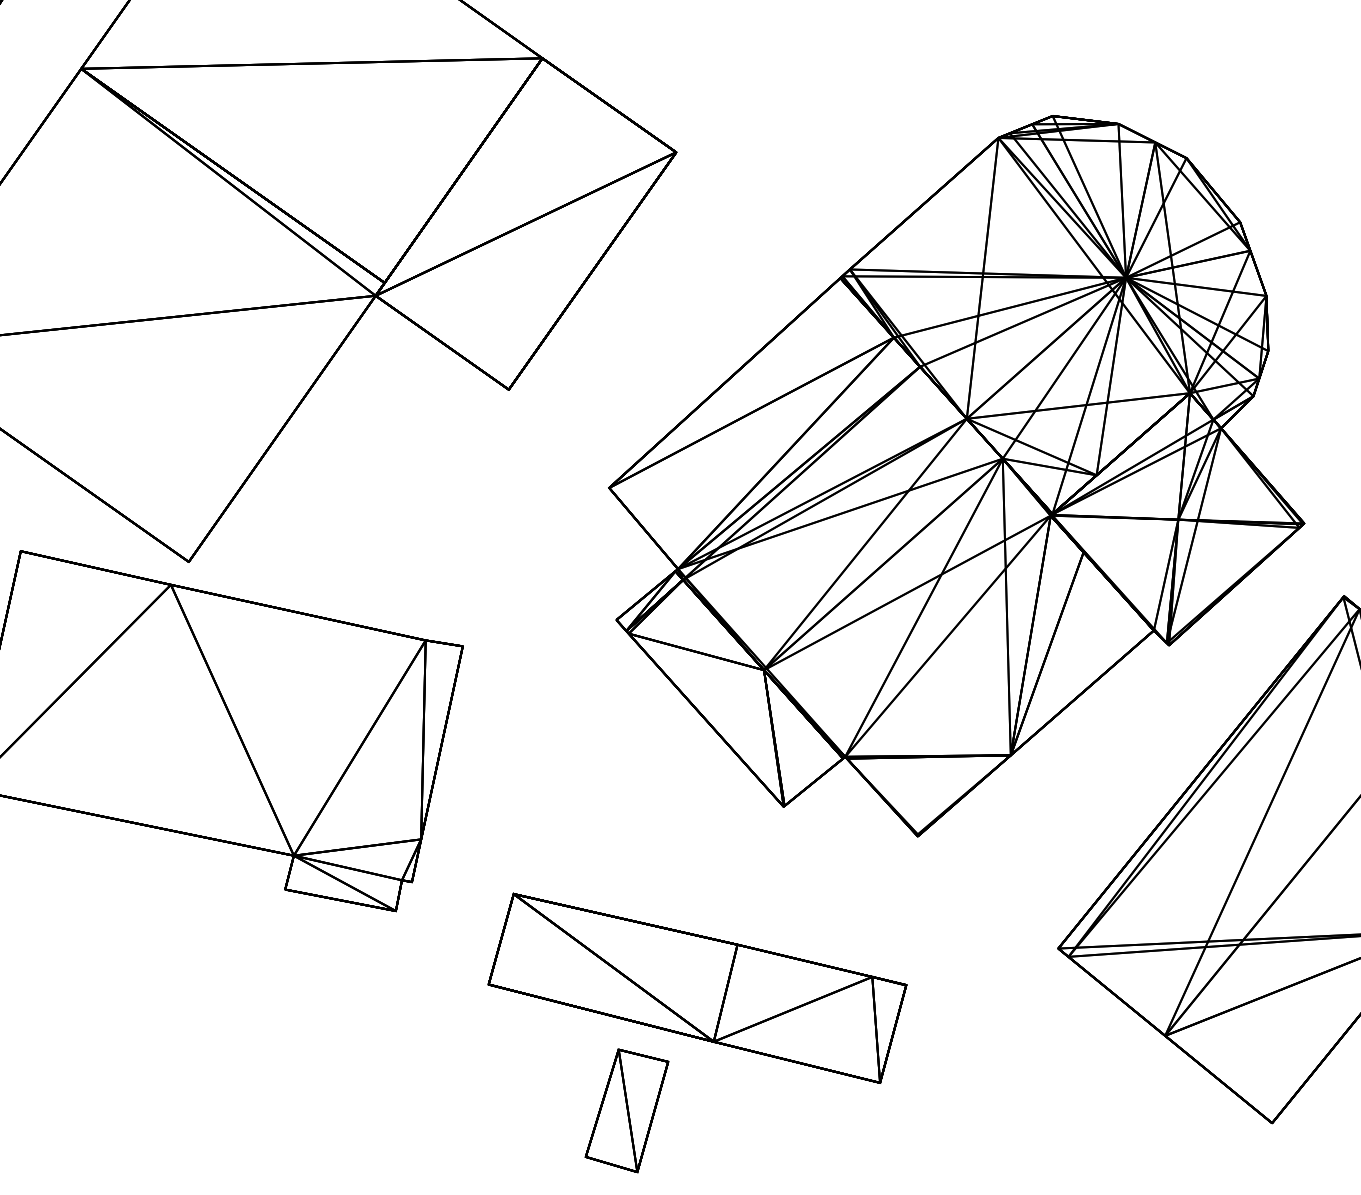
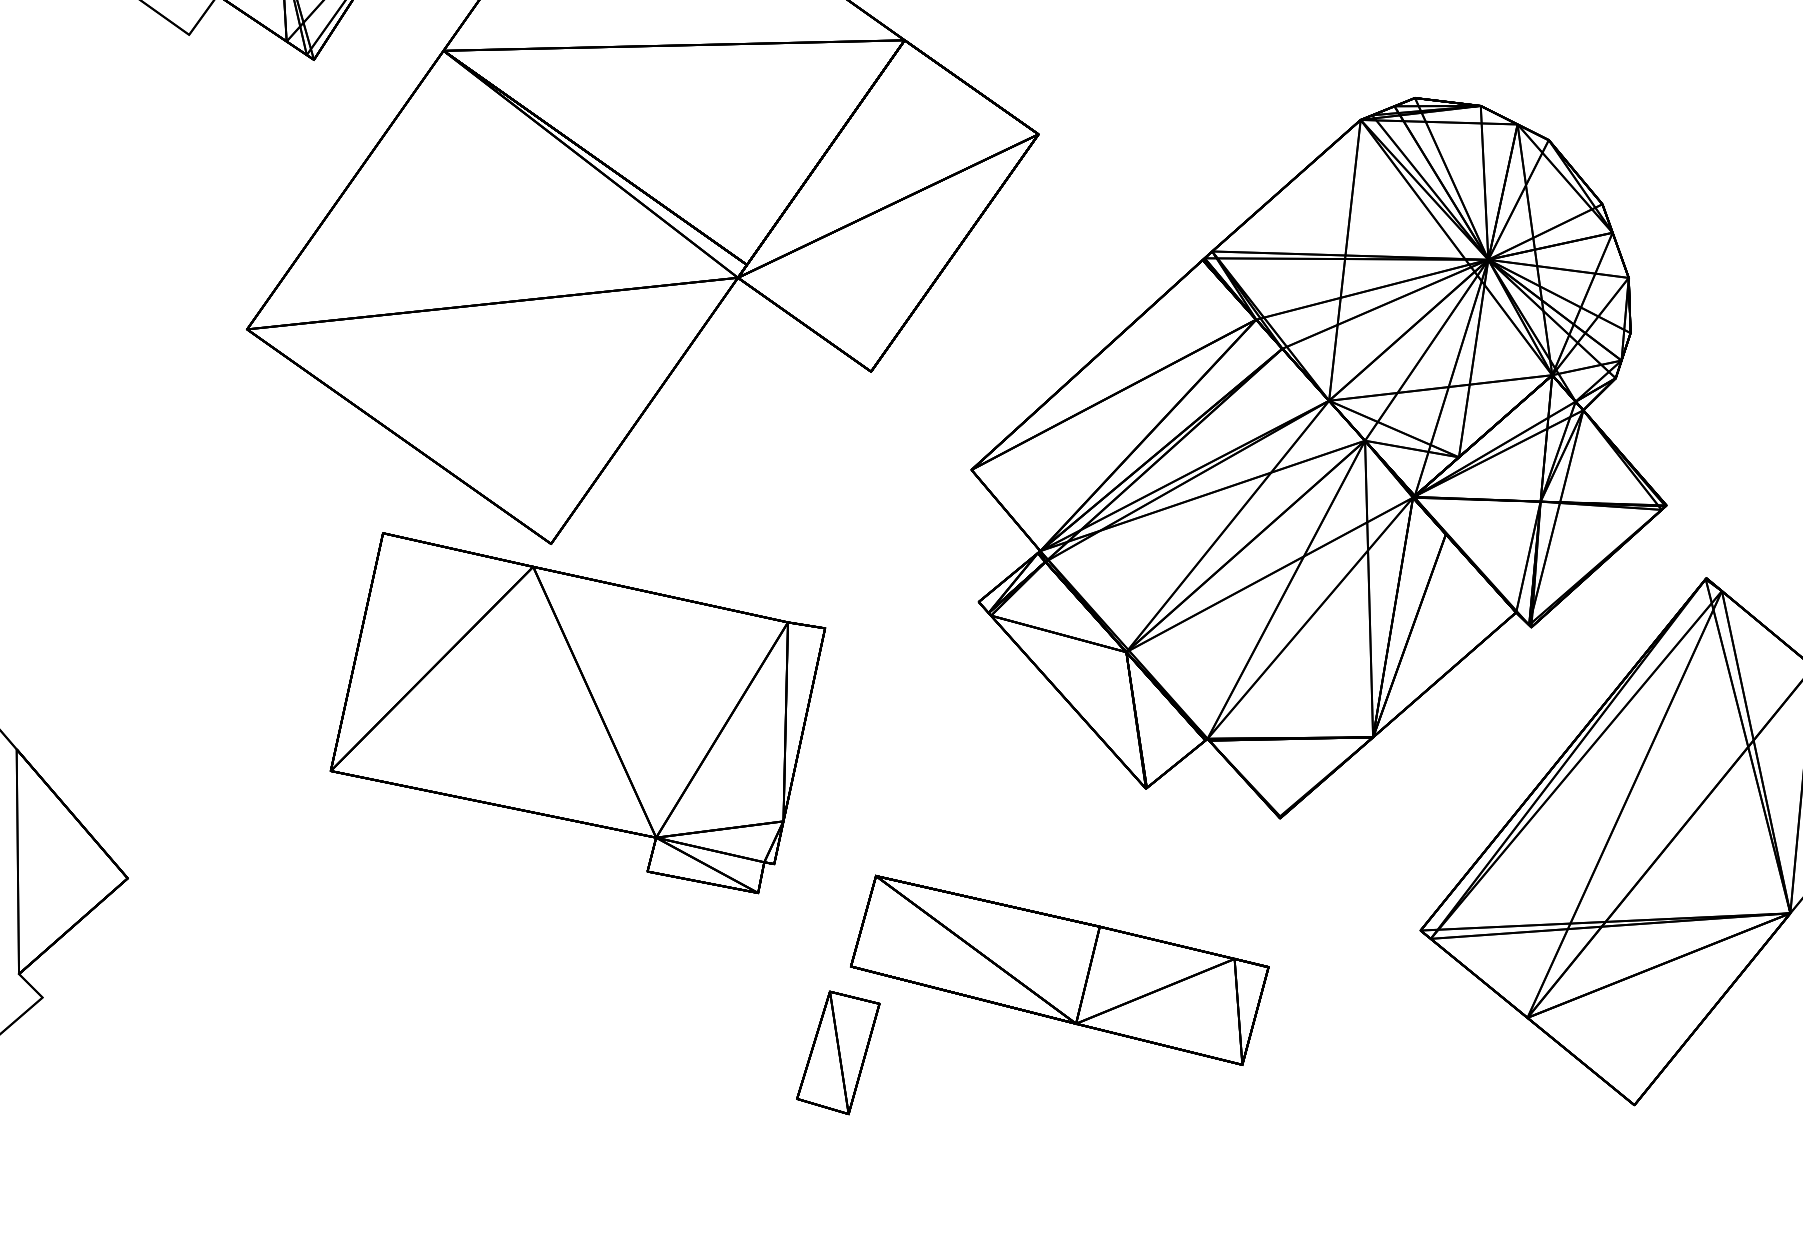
part: (627, 1110) -> (838, 1052), moved

